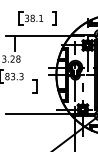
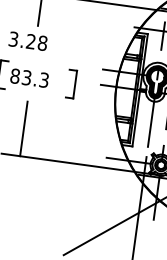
part: (34, 86) -> (70, 83), moved
line: (14, 100) -> (23, 127), added

